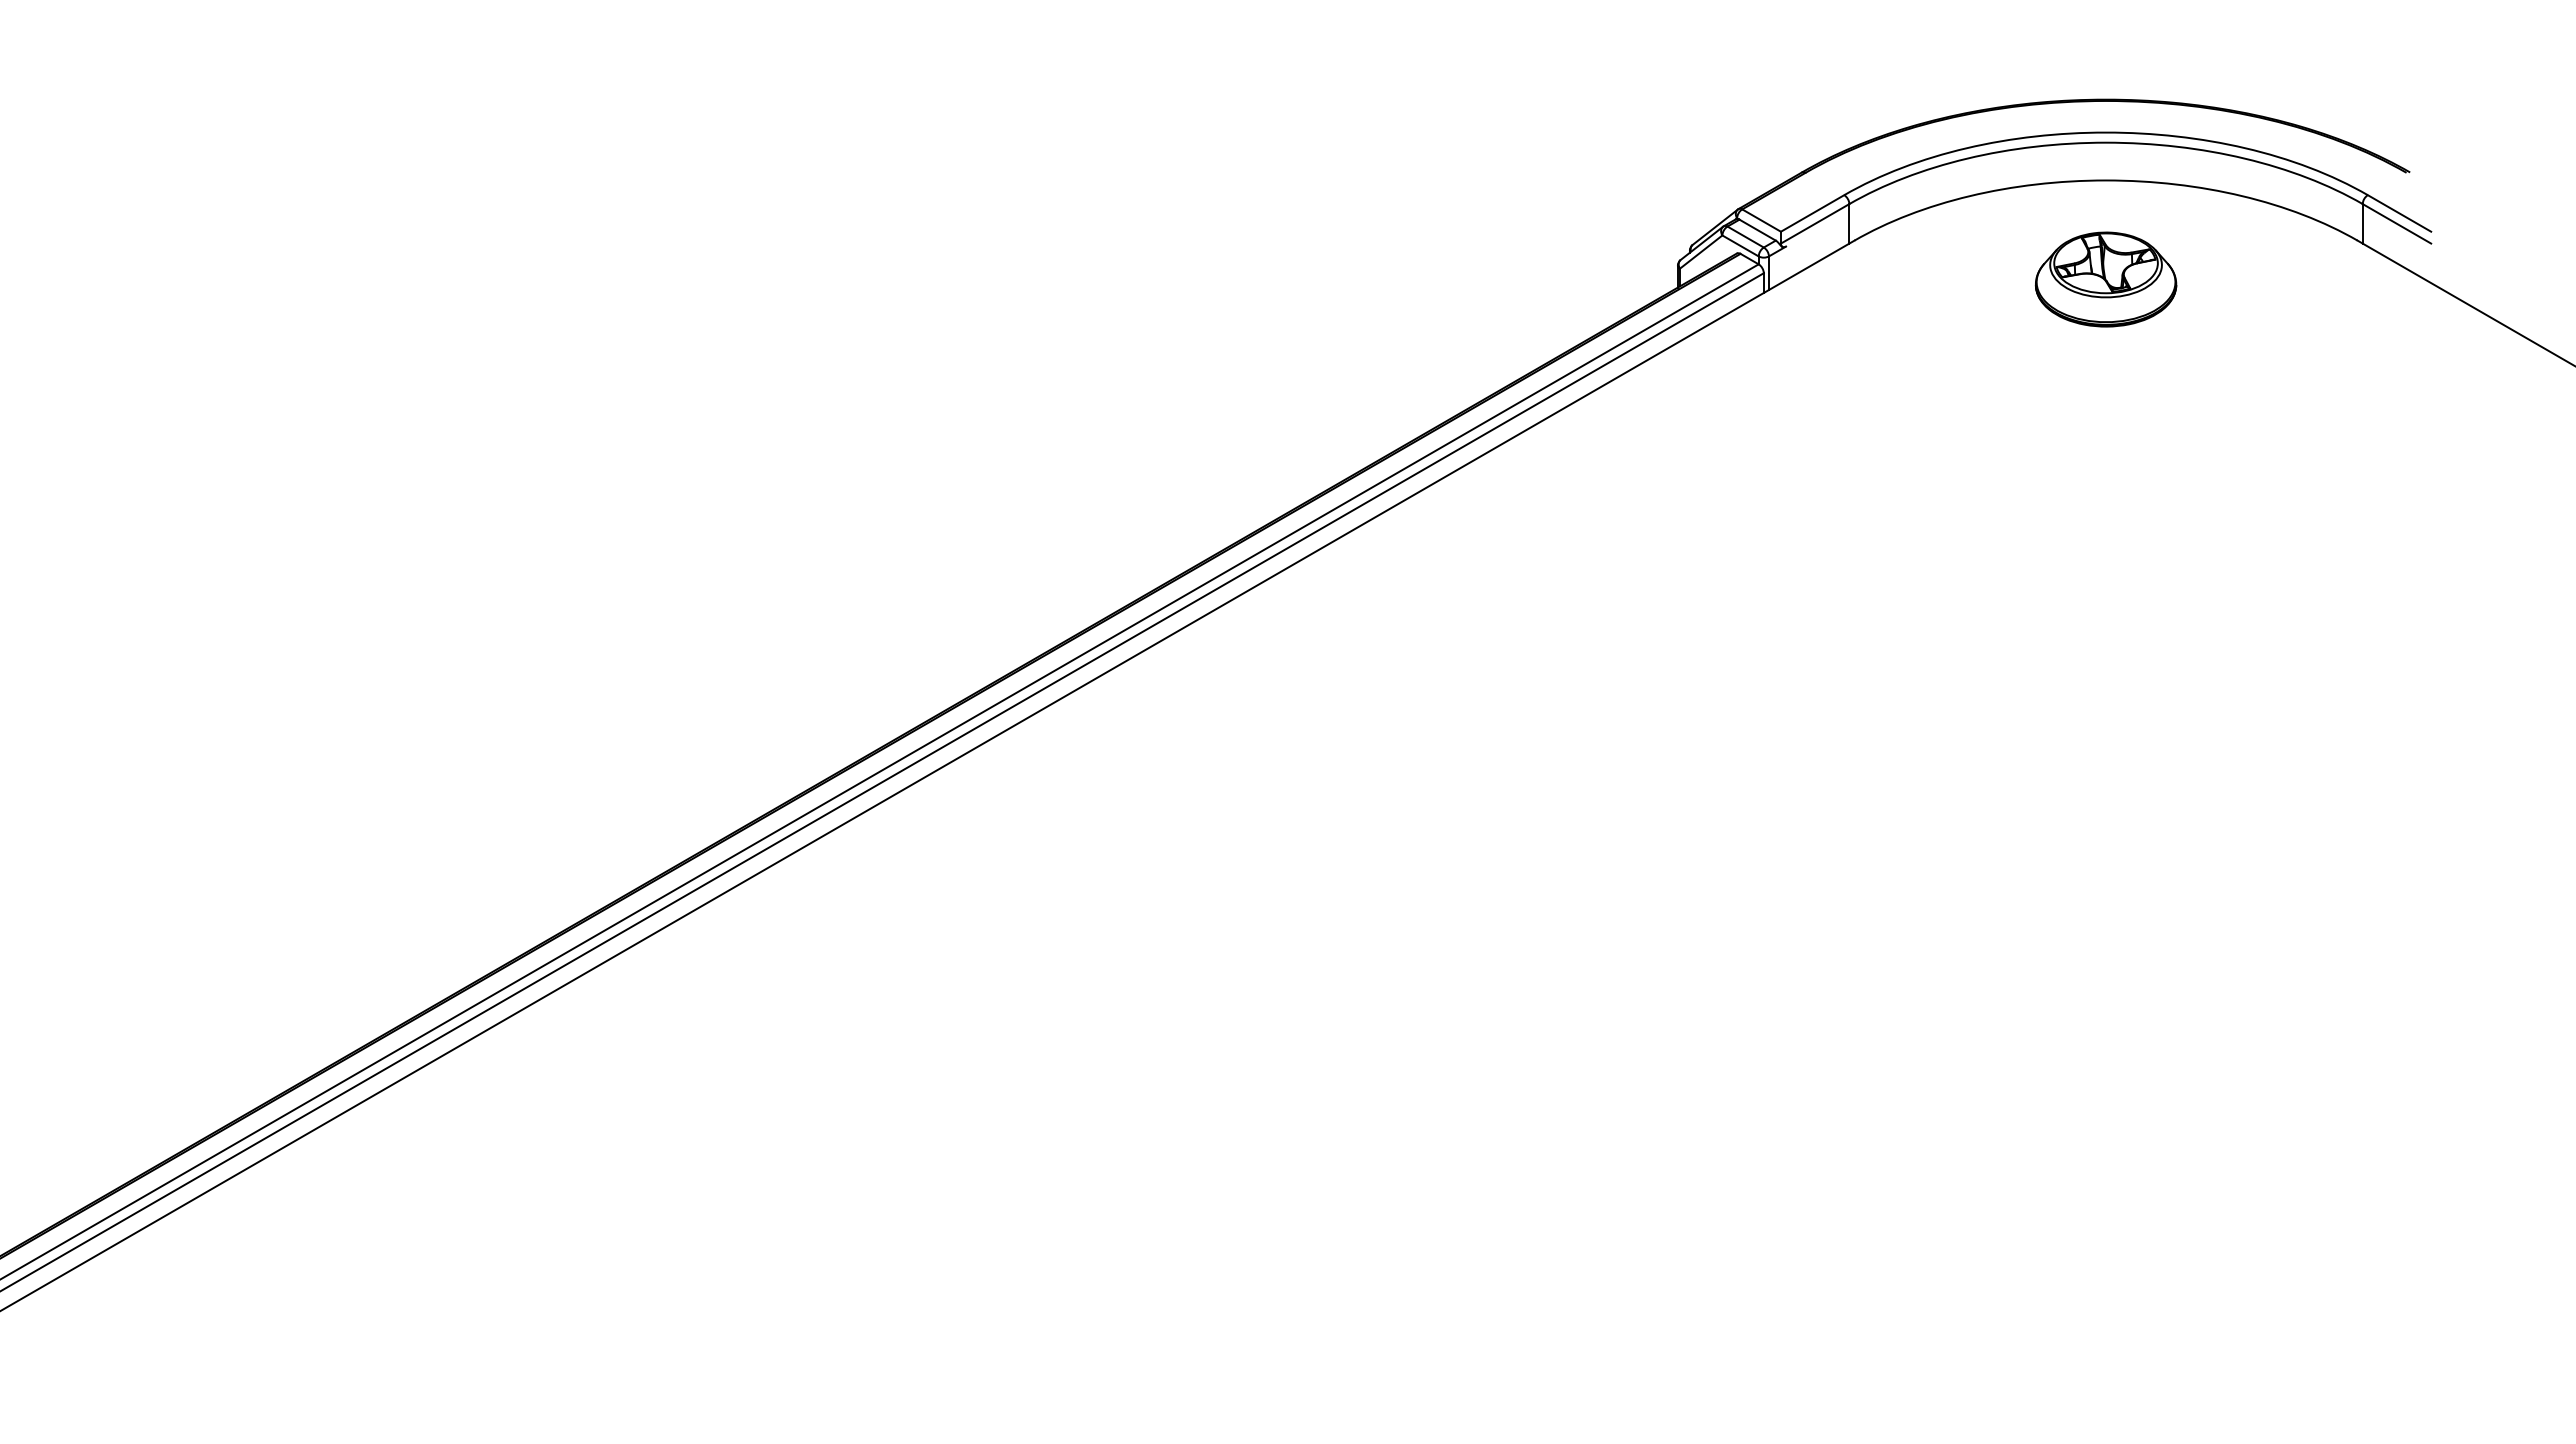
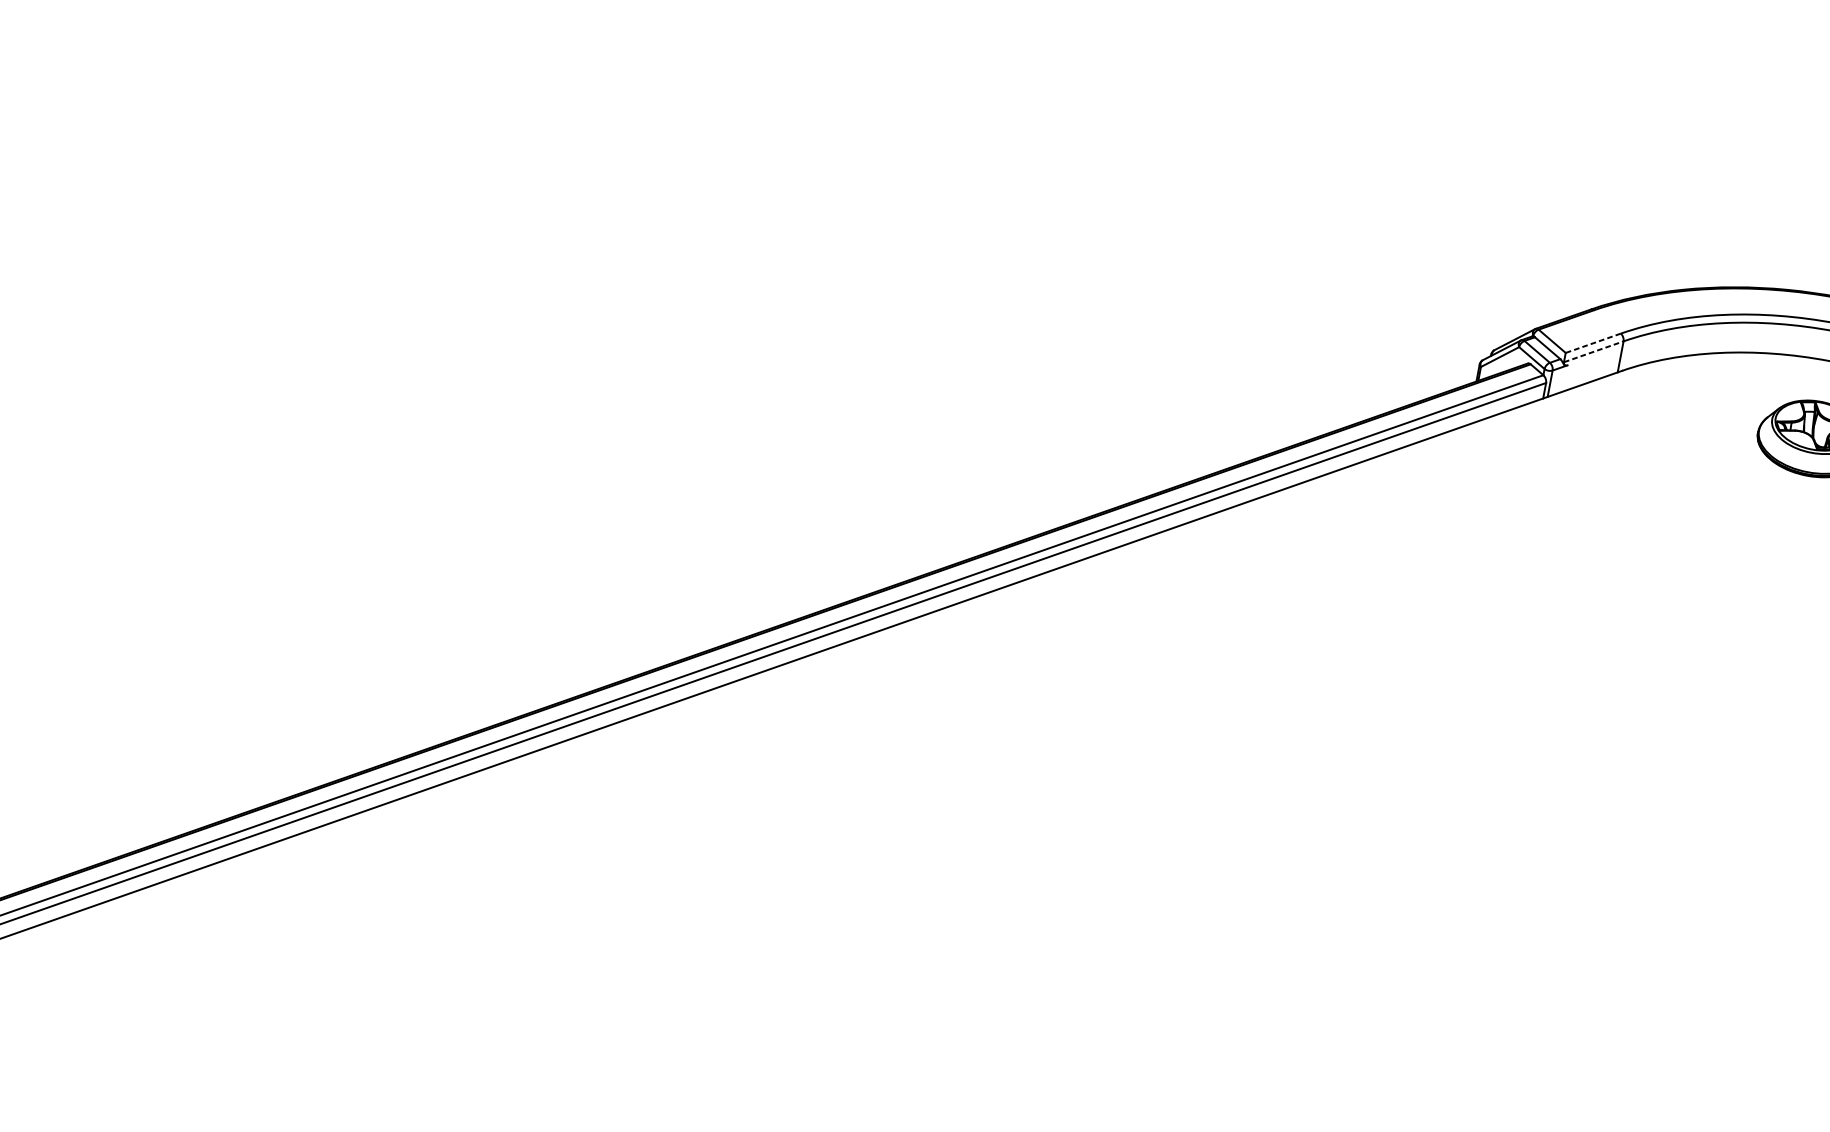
line: (1812, 213) -> (1593, 343), solid -> dashed
line: (1815, 223) -> (1594, 351), solid -> dashed

